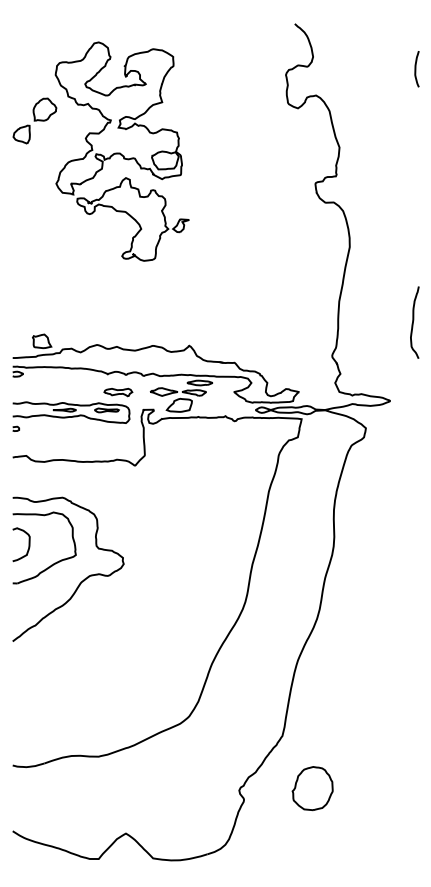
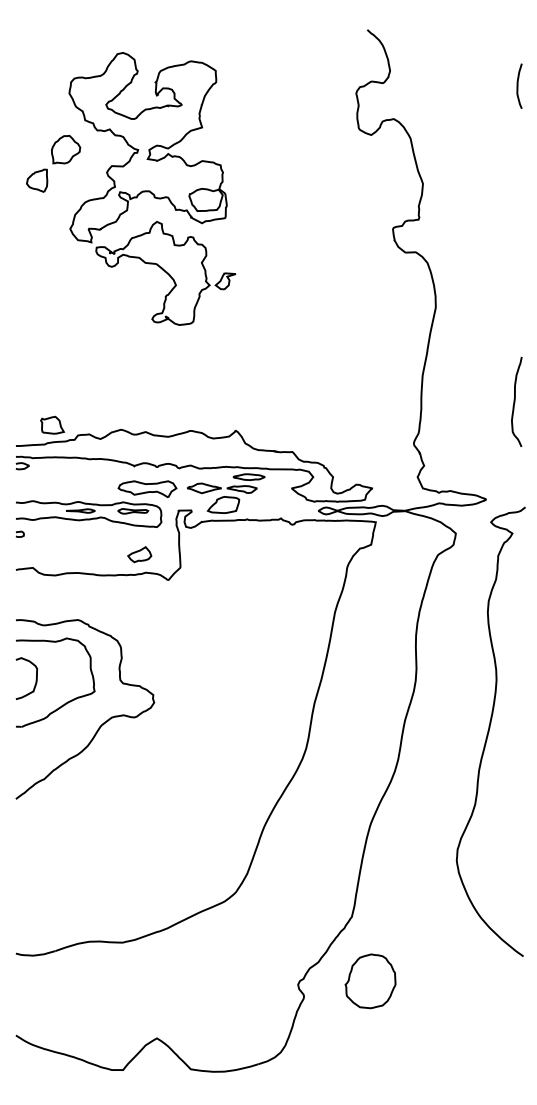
part: (34, 120) -> (53, 163), moved
part: (118, 392) -> (147, 488), size x1.67
part: (111, 445) -> (139, 554), added
curve: (392, 587) -> (489, 731), added
part: (312, 788) -> (370, 981), moved

